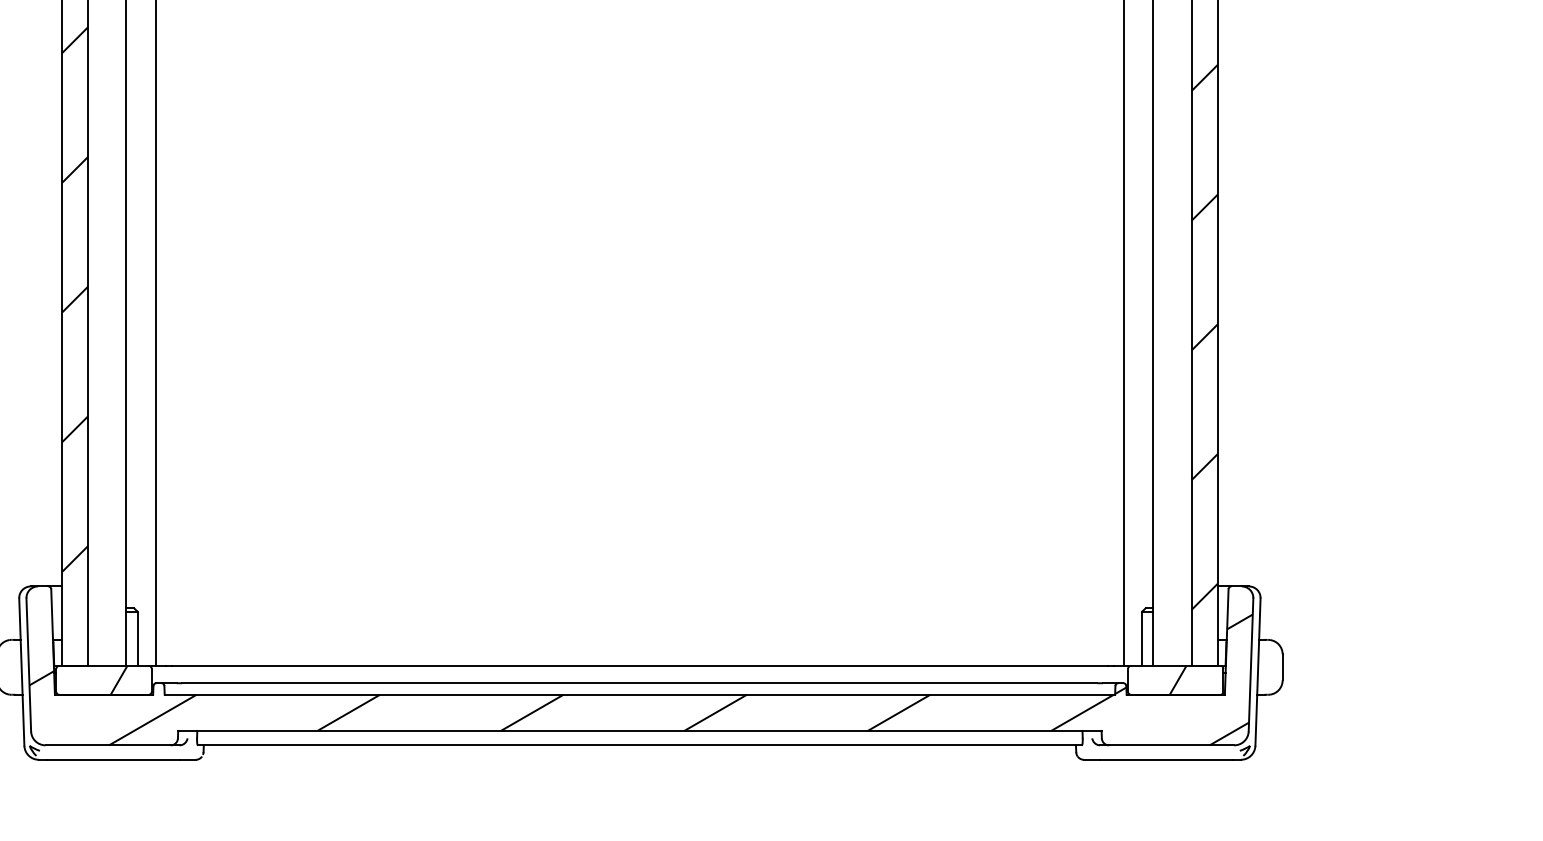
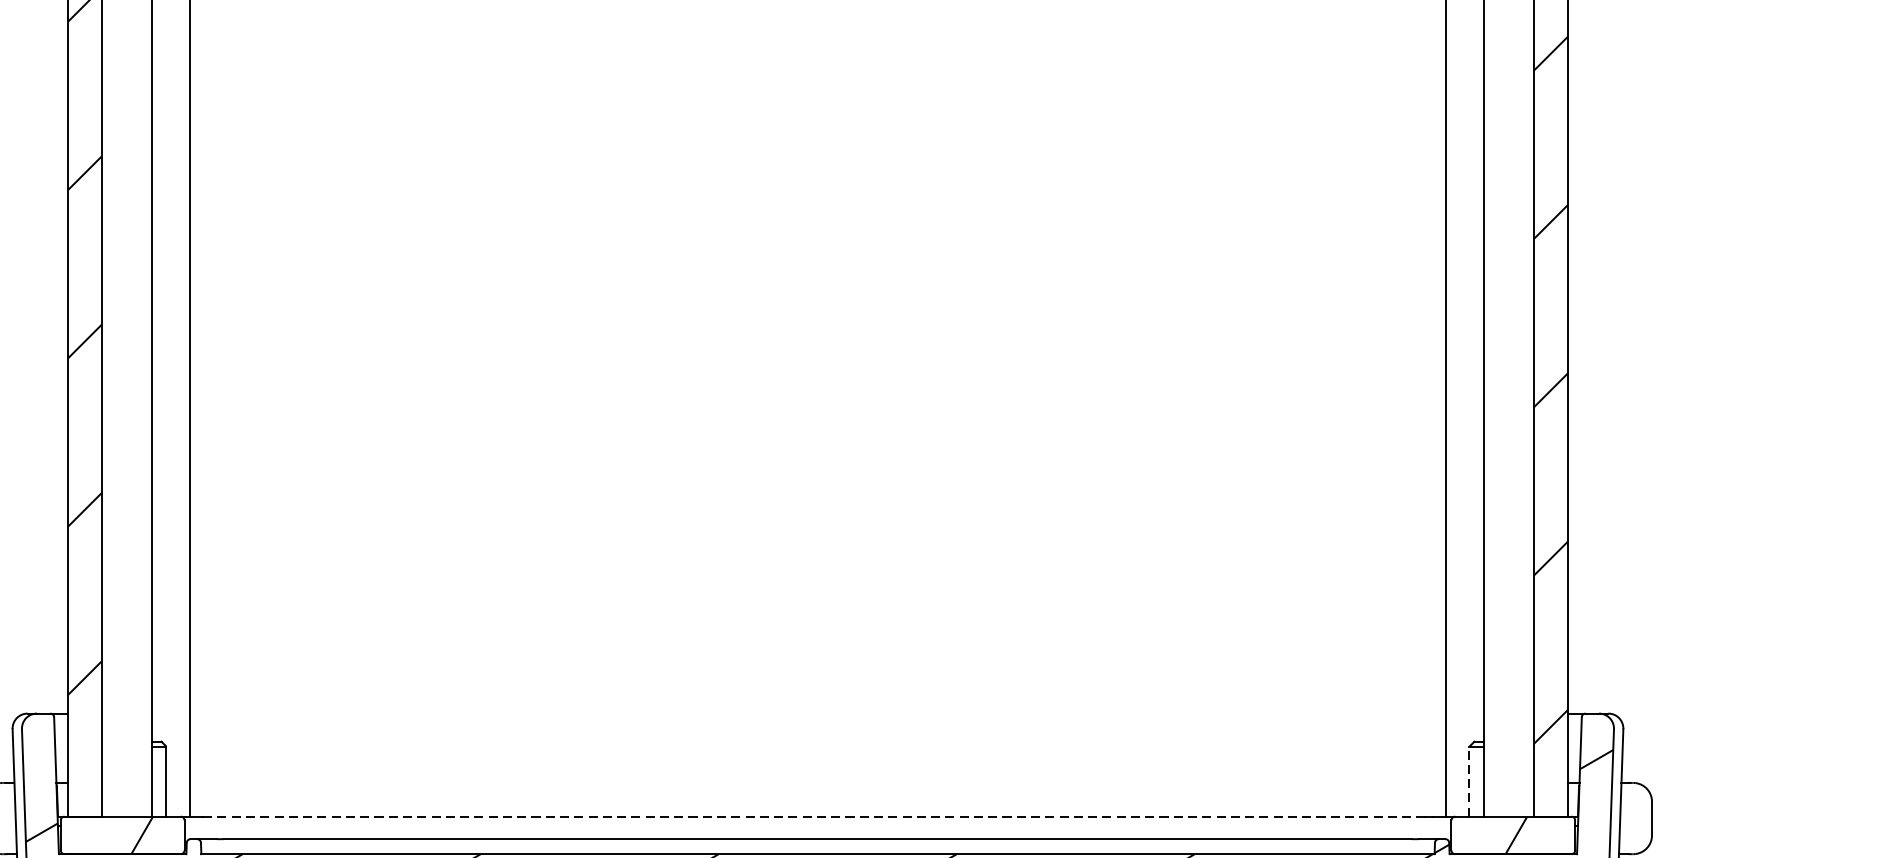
line: (1141, 639) -> (1468, 782), solid -> dashed
line: (639, 665) -> (817, 816), solid -> dashed

